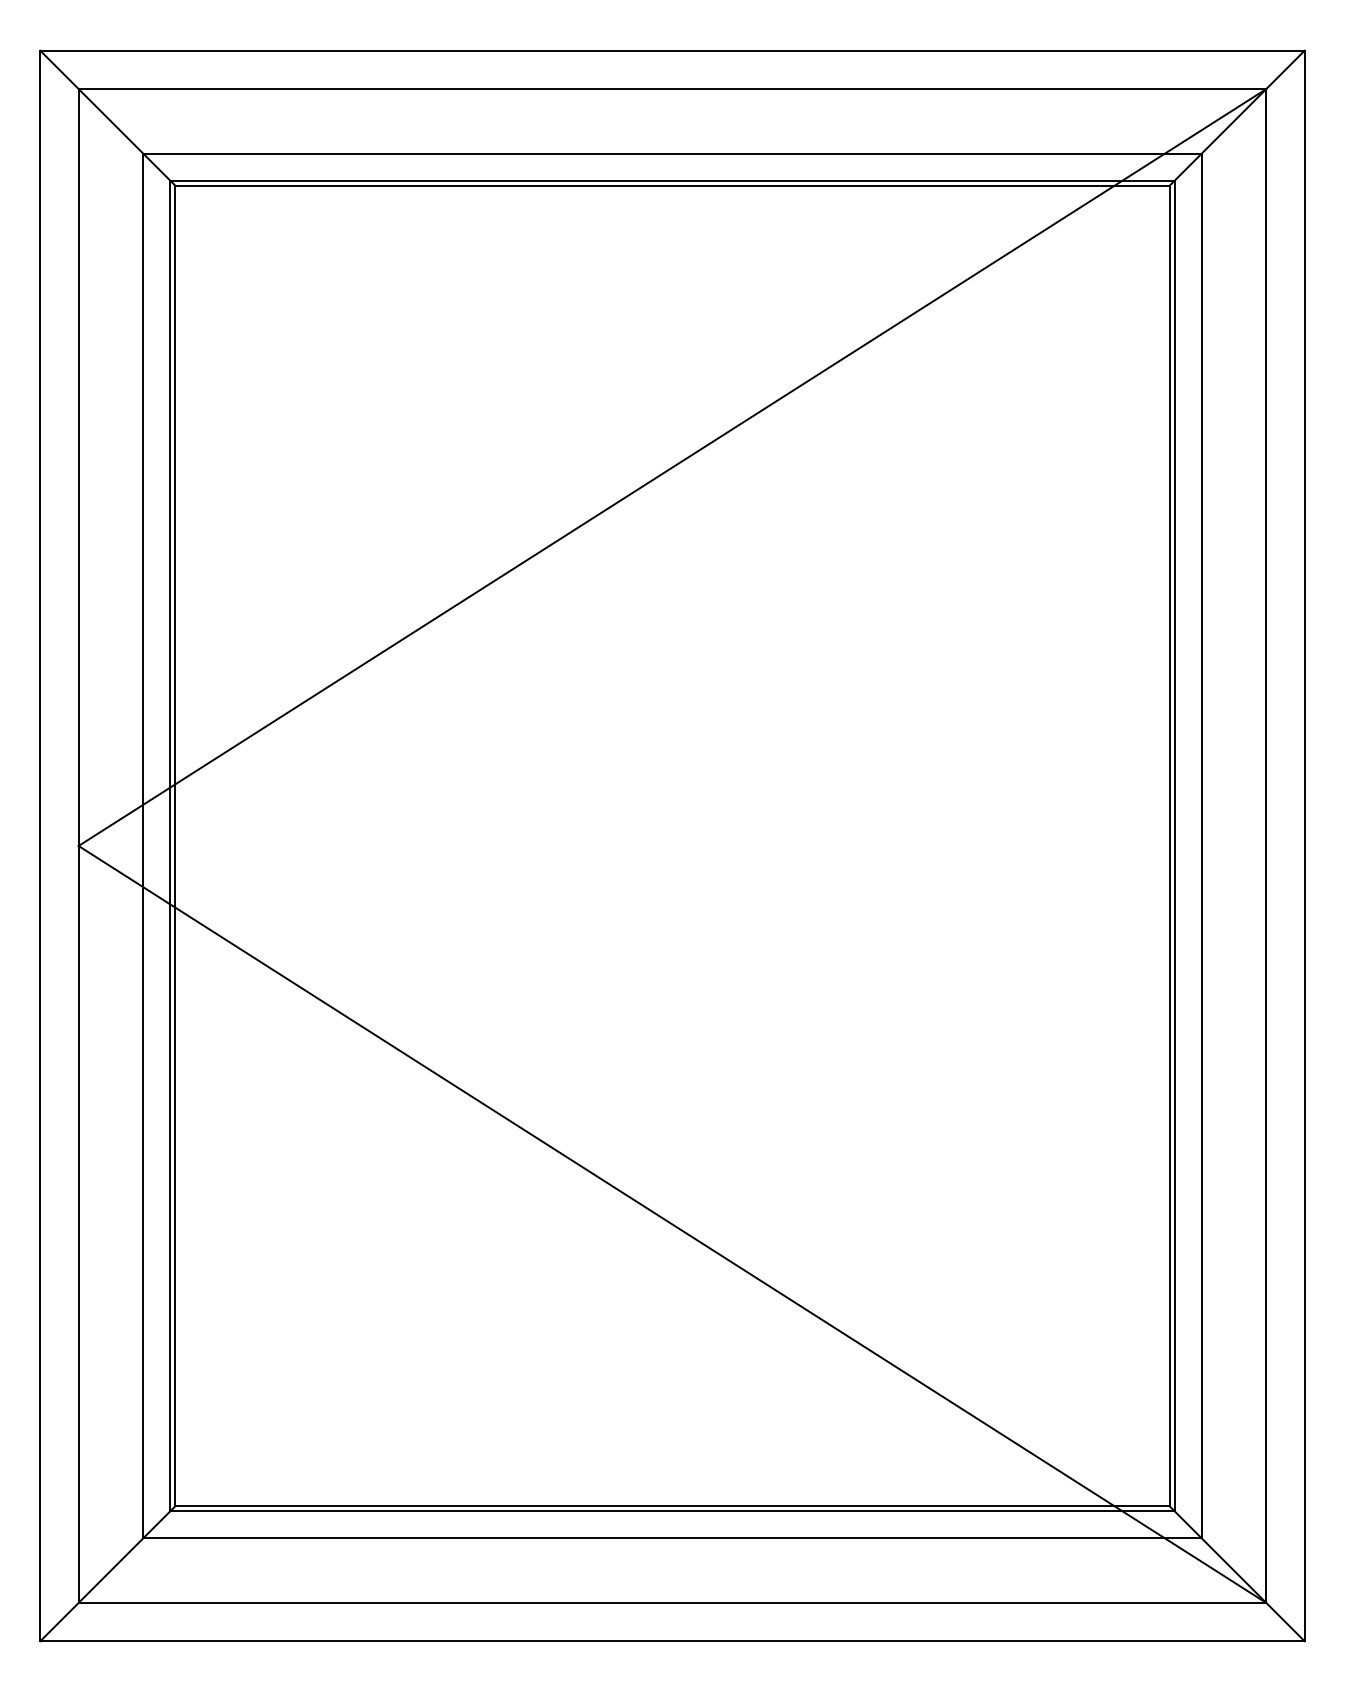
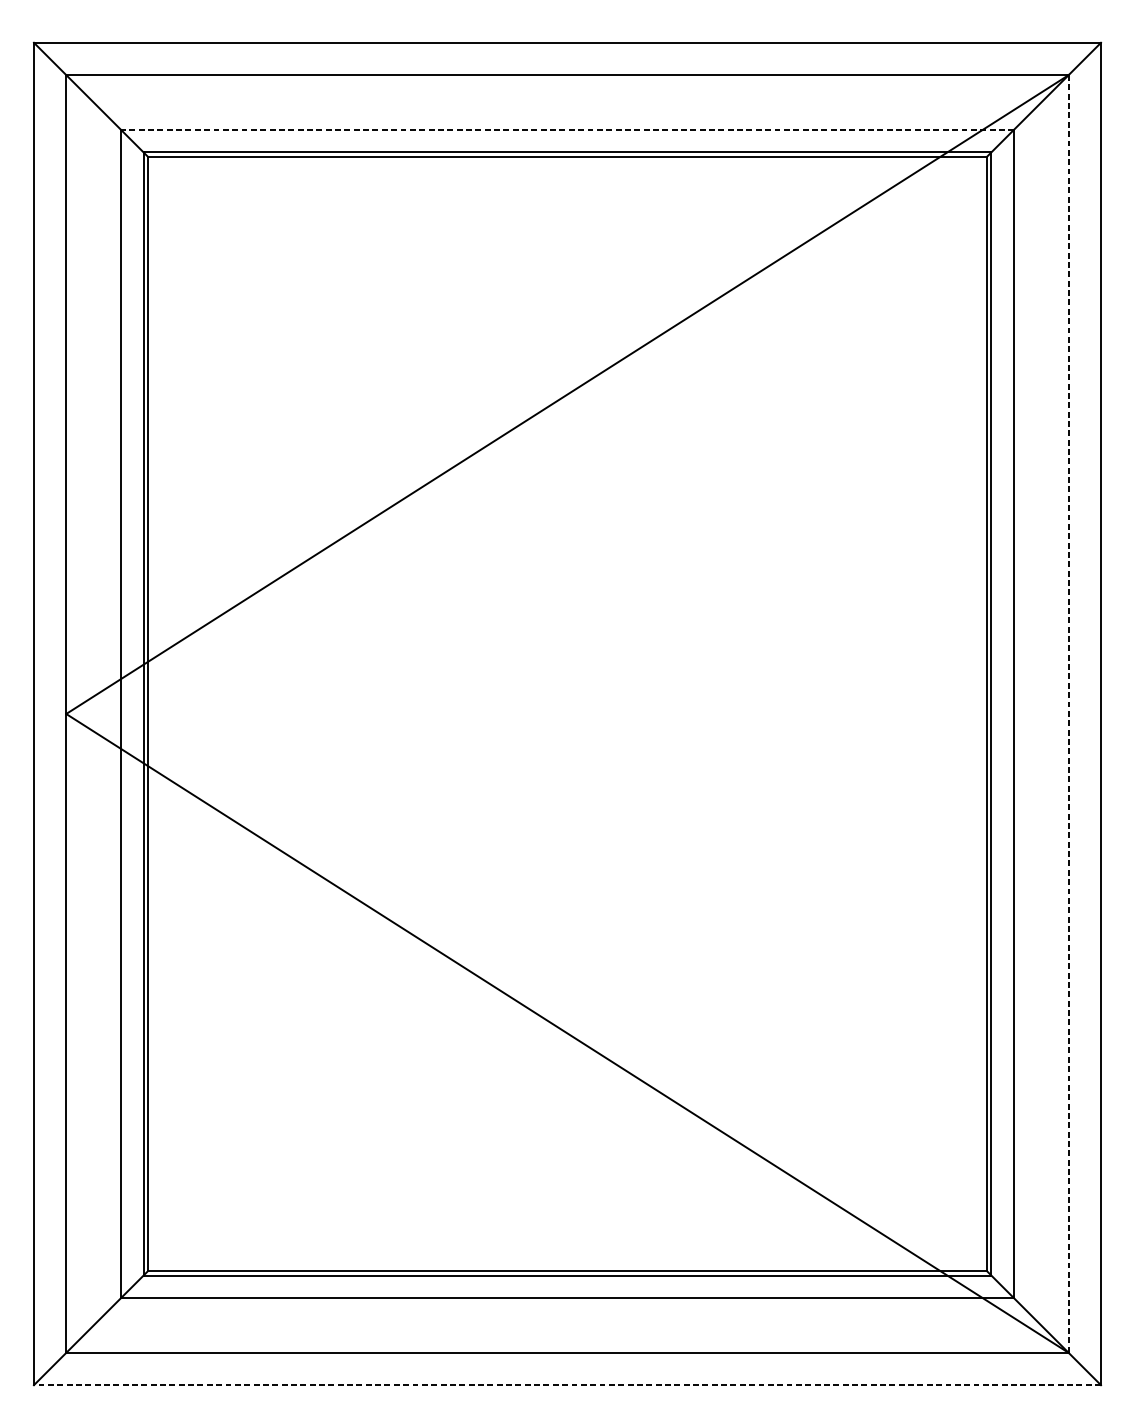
line: (671, 153) -> (566, 129), solid -> dashed
line: (1266, 845) -> (1068, 713), solid -> dashed
line: (671, 1641) -> (566, 1385), solid -> dashed

